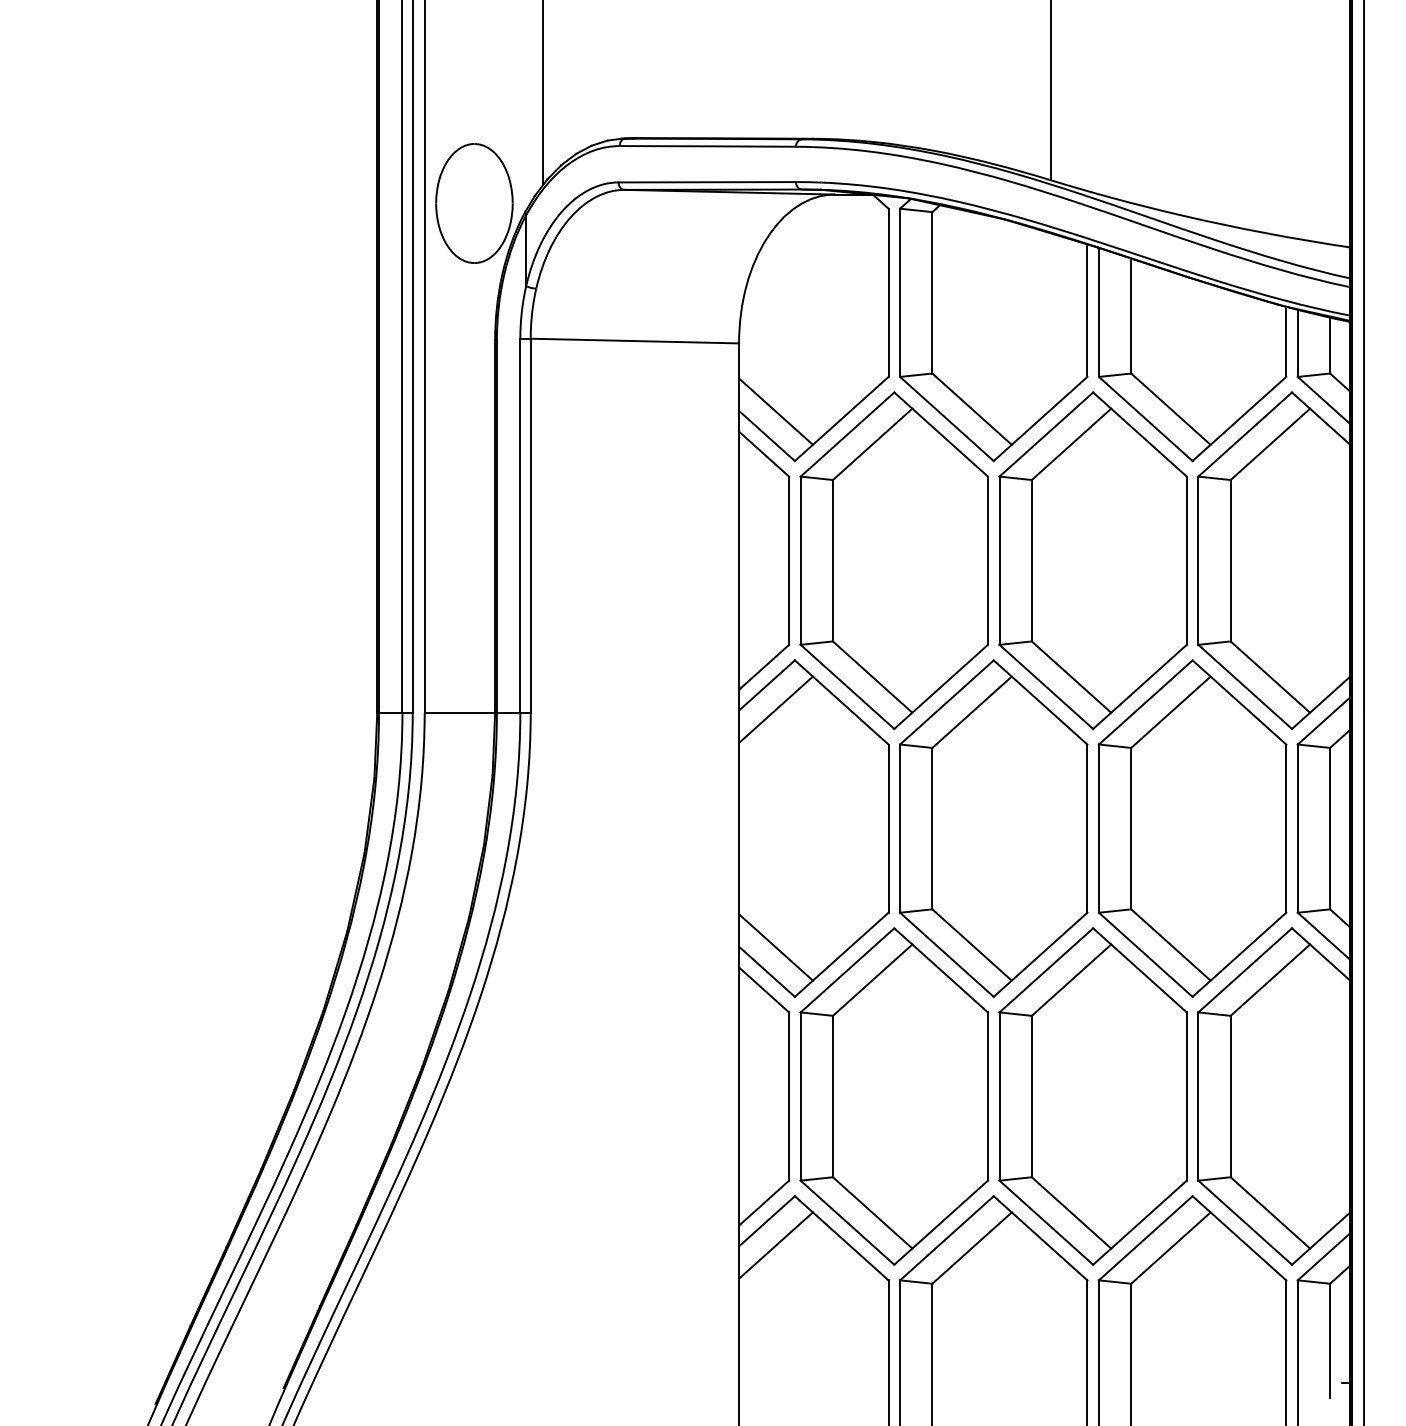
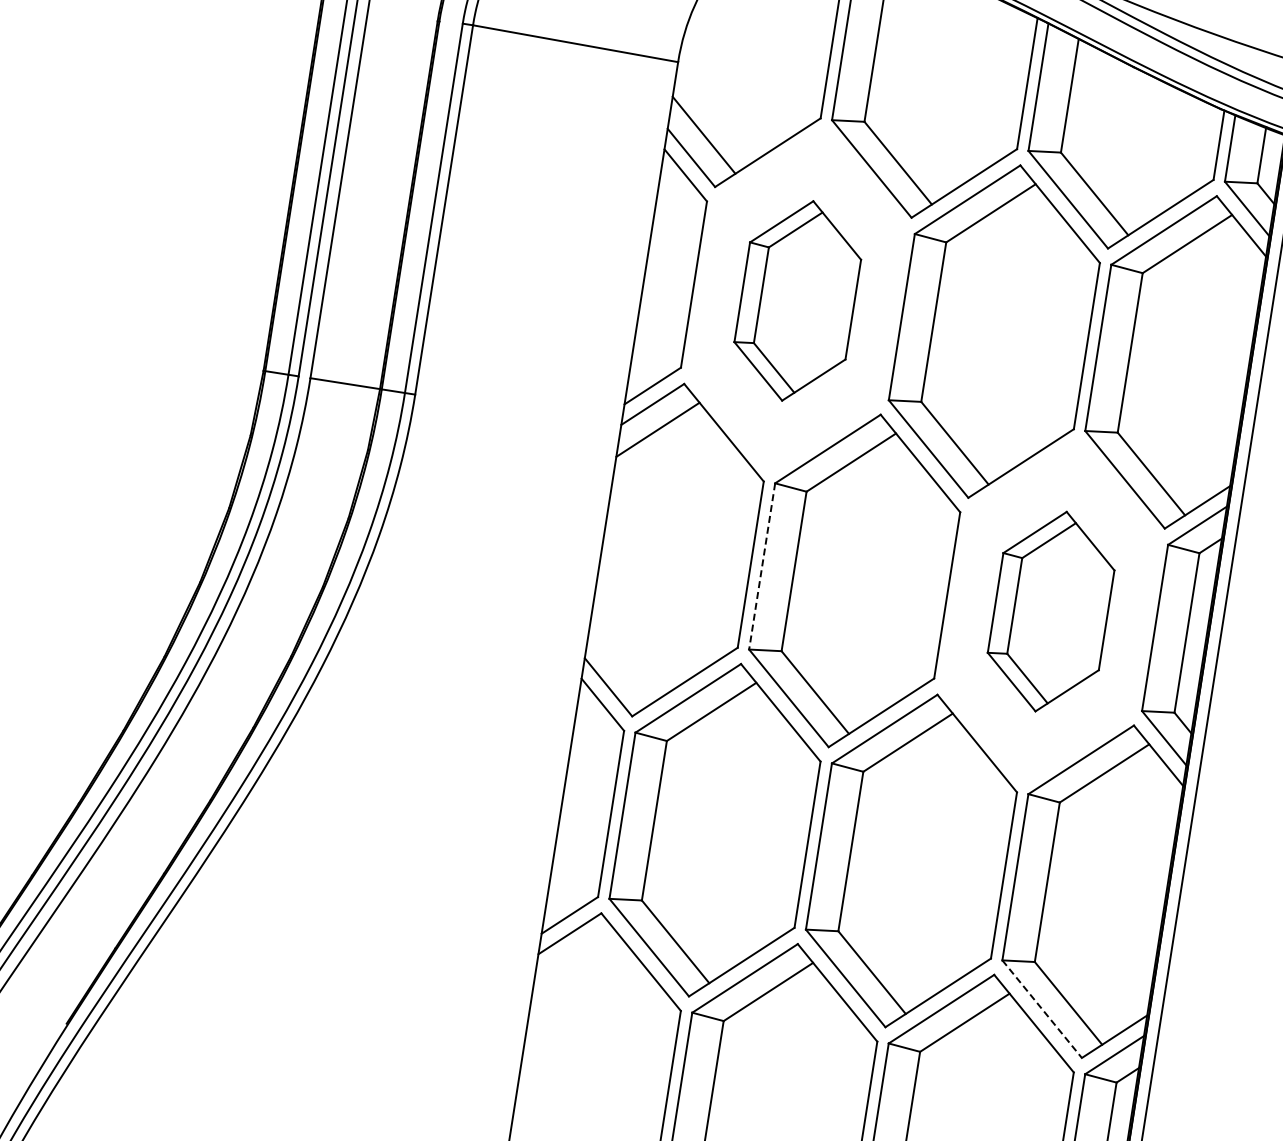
part: (893, 560) -> (797, 300), size x0.6
part: (1192, 828) -> (1051, 611), size x0.6
line: (900, 829) -> (762, 567), solid -> dashed
line: (775, 947) -> (620, 664), removed
line: (1245, 1222) -> (1042, 1009), solid -> dashed
line: (775, 1245) -> (574, 959), removed

